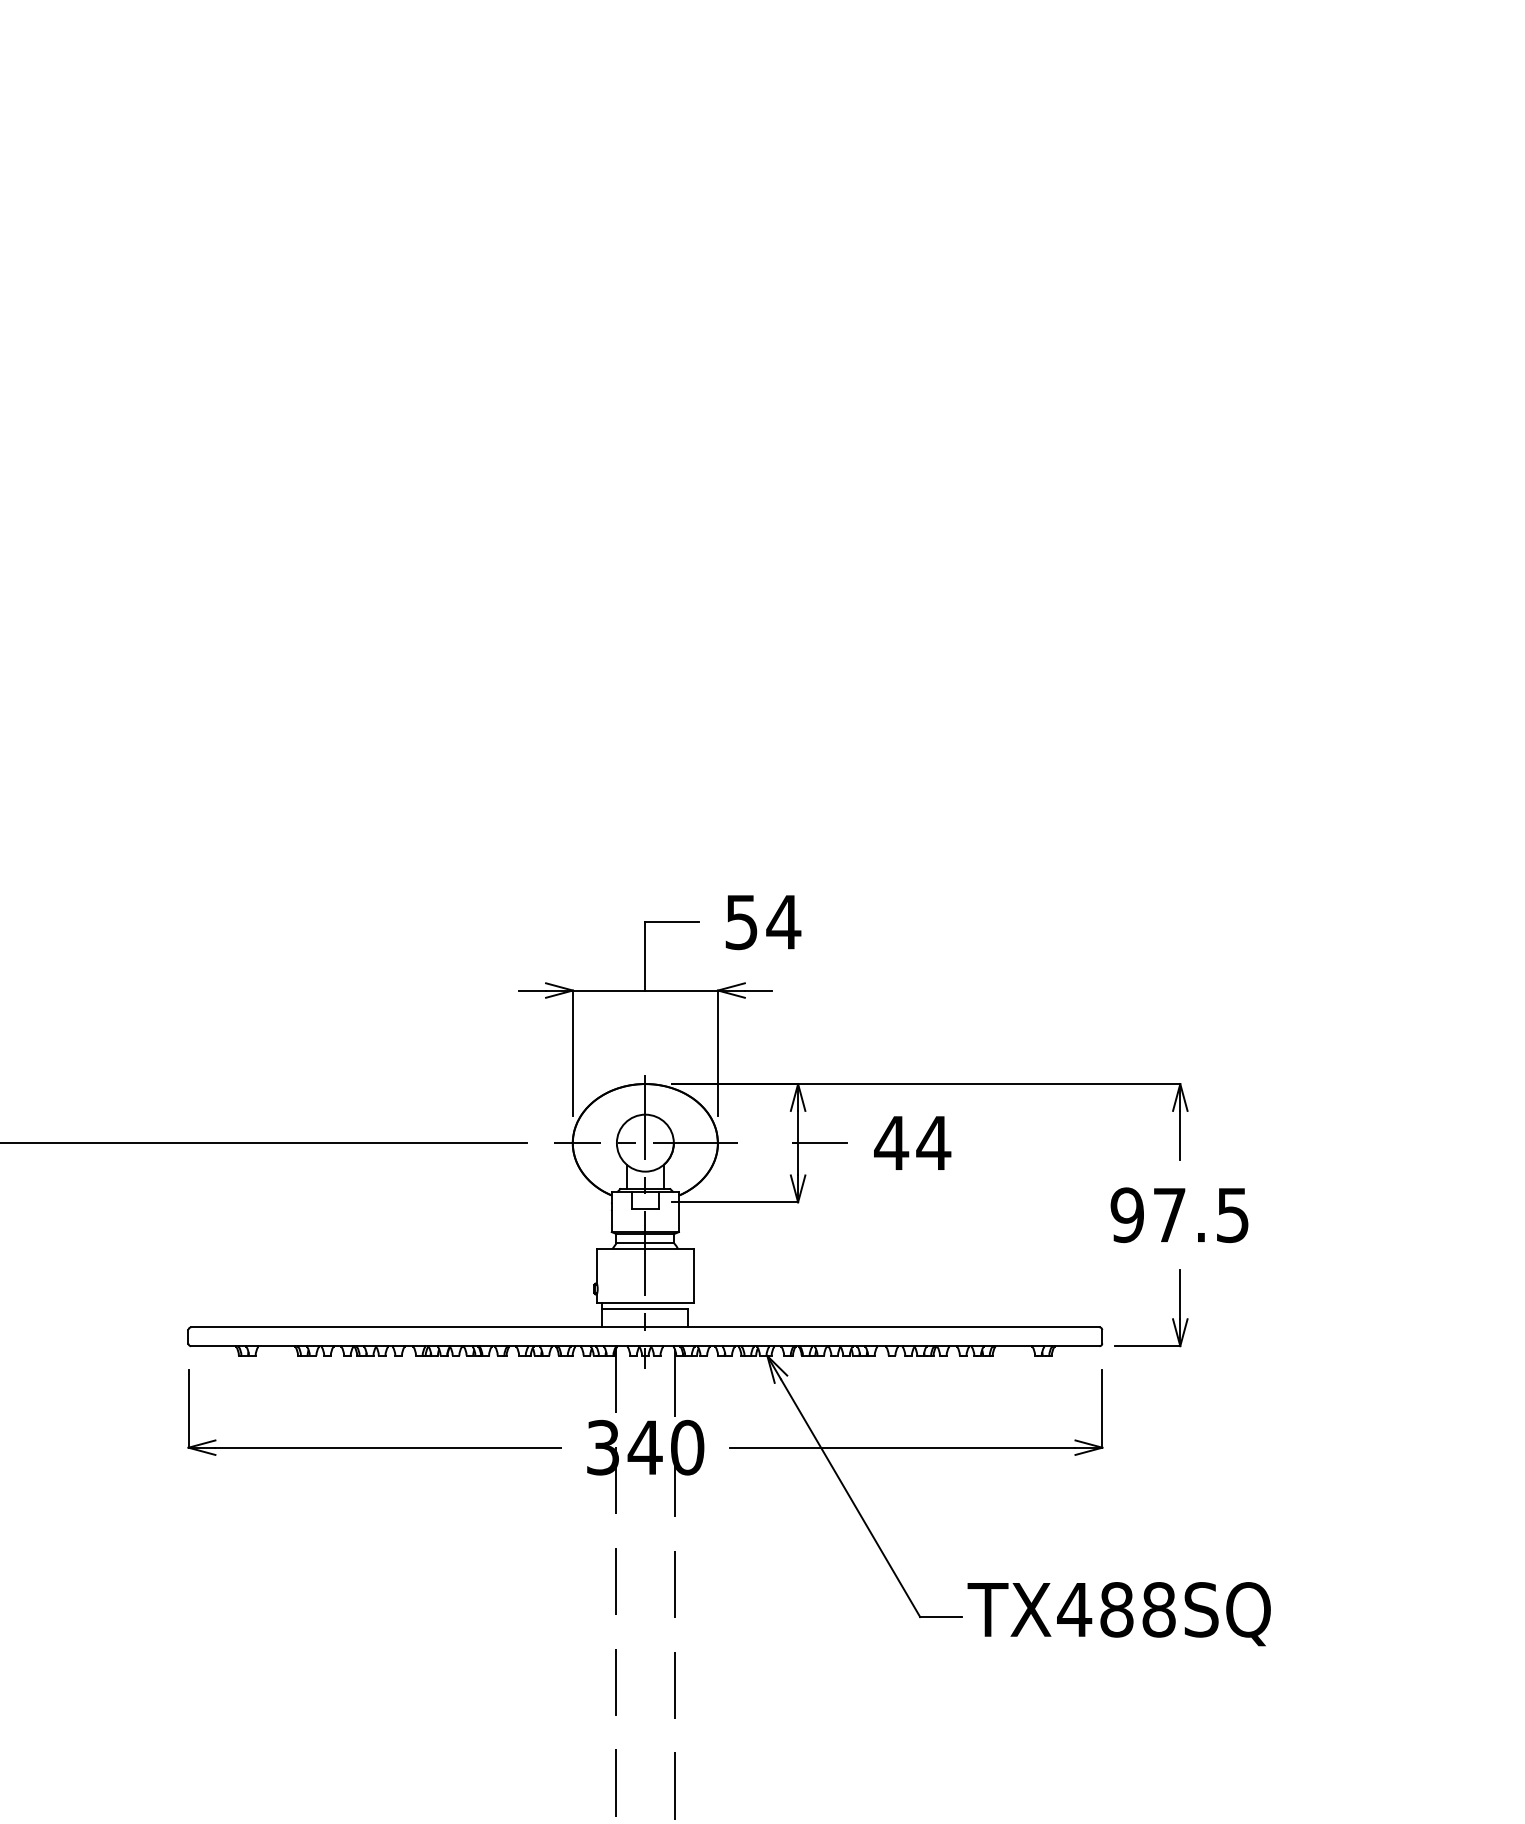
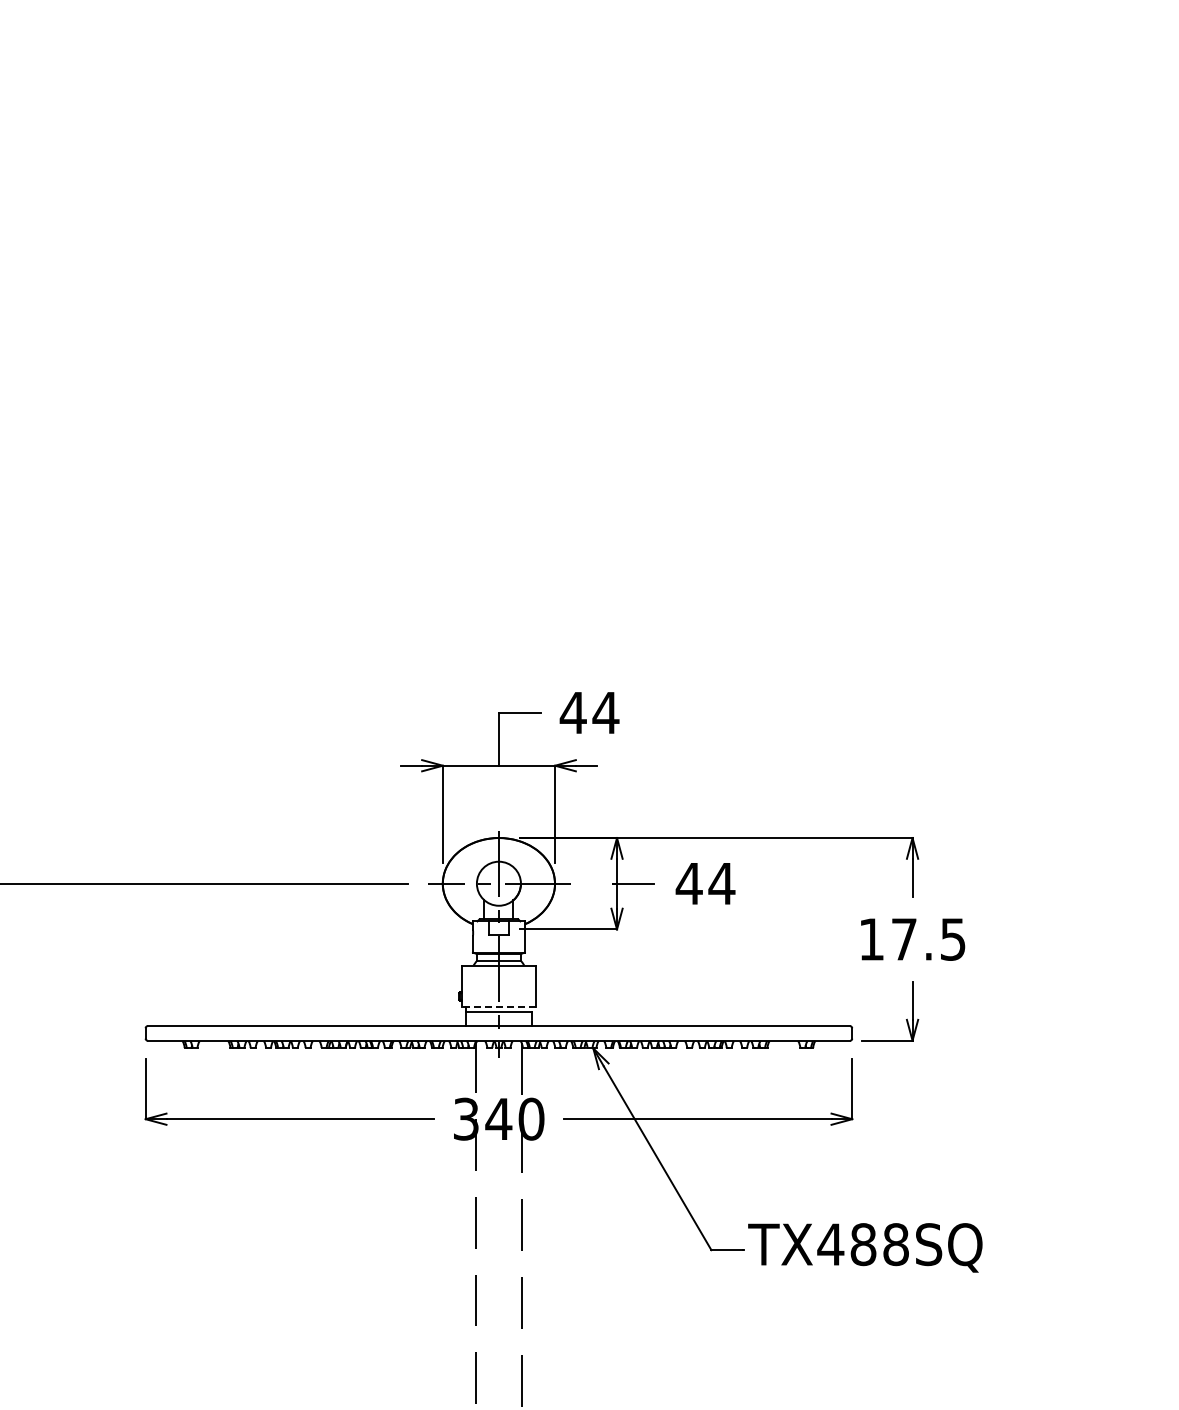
text: (740, 922) -> (572, 713), 54 -> 44
text: (1127, 1215) -> (871, 939), 97.5 -> 17.5
line: (644, 1303) -> (498, 1007), solid -> dashed

